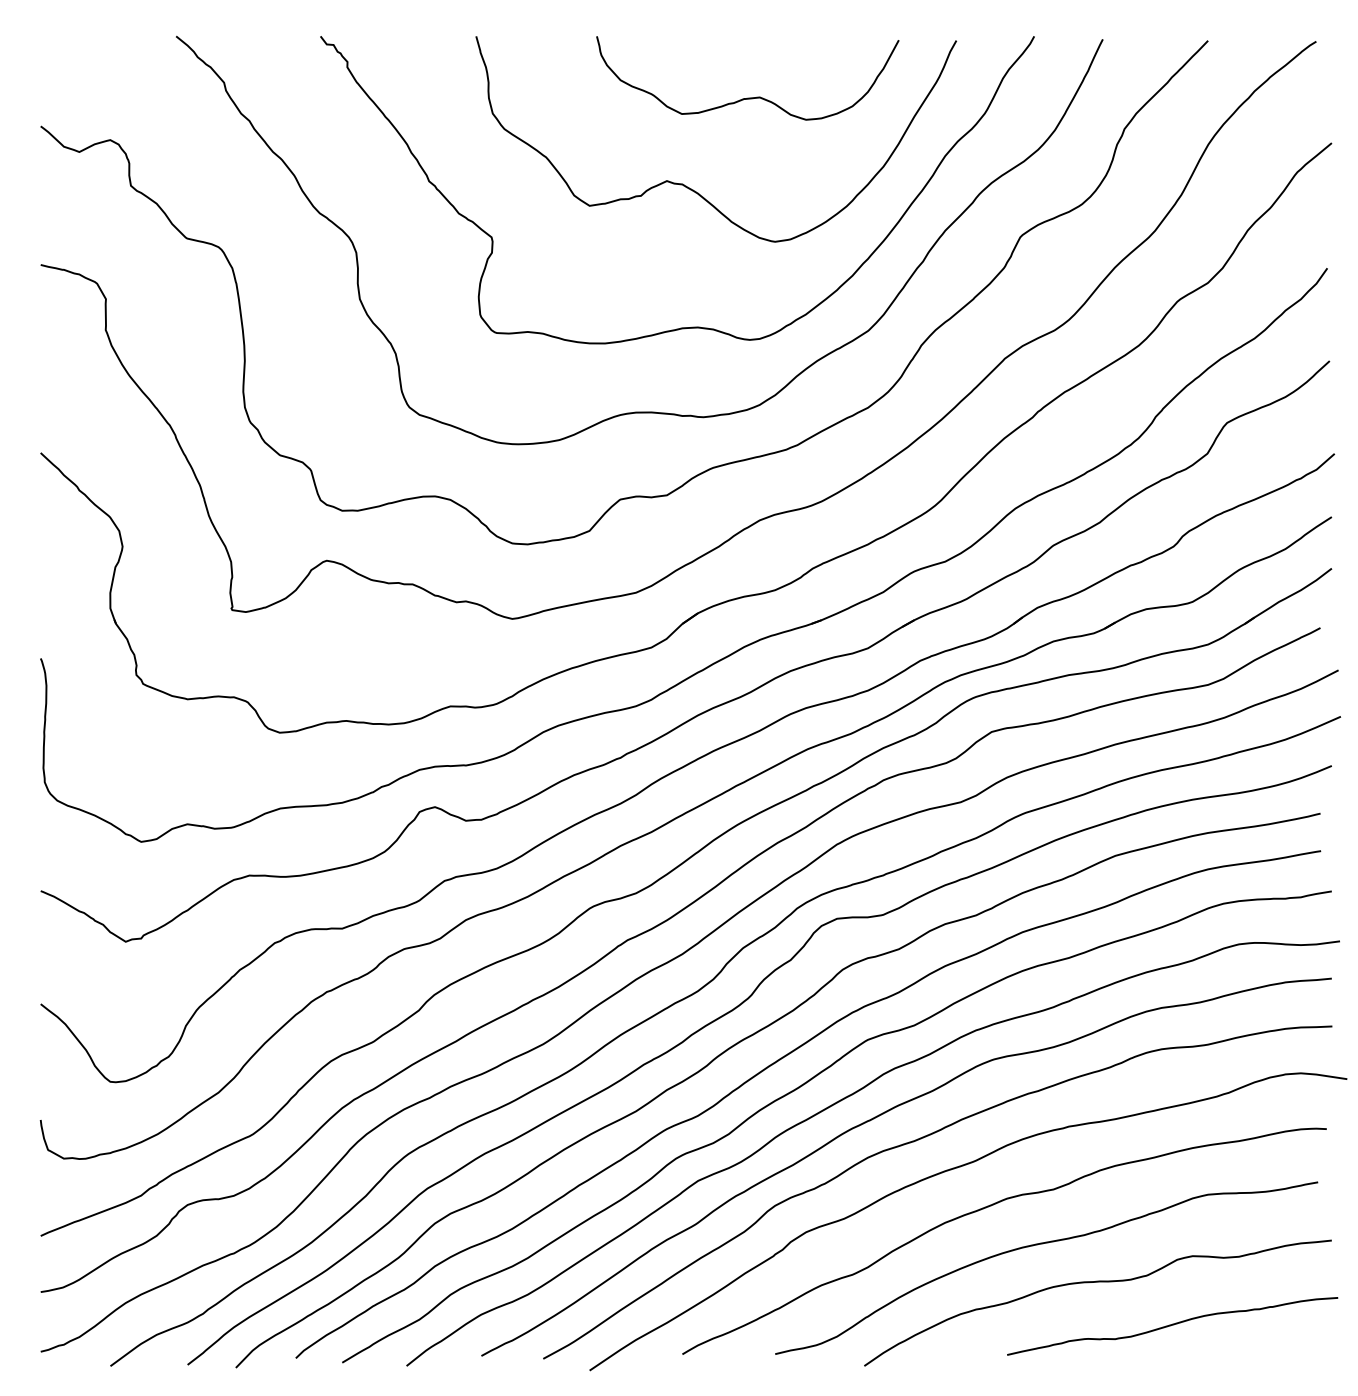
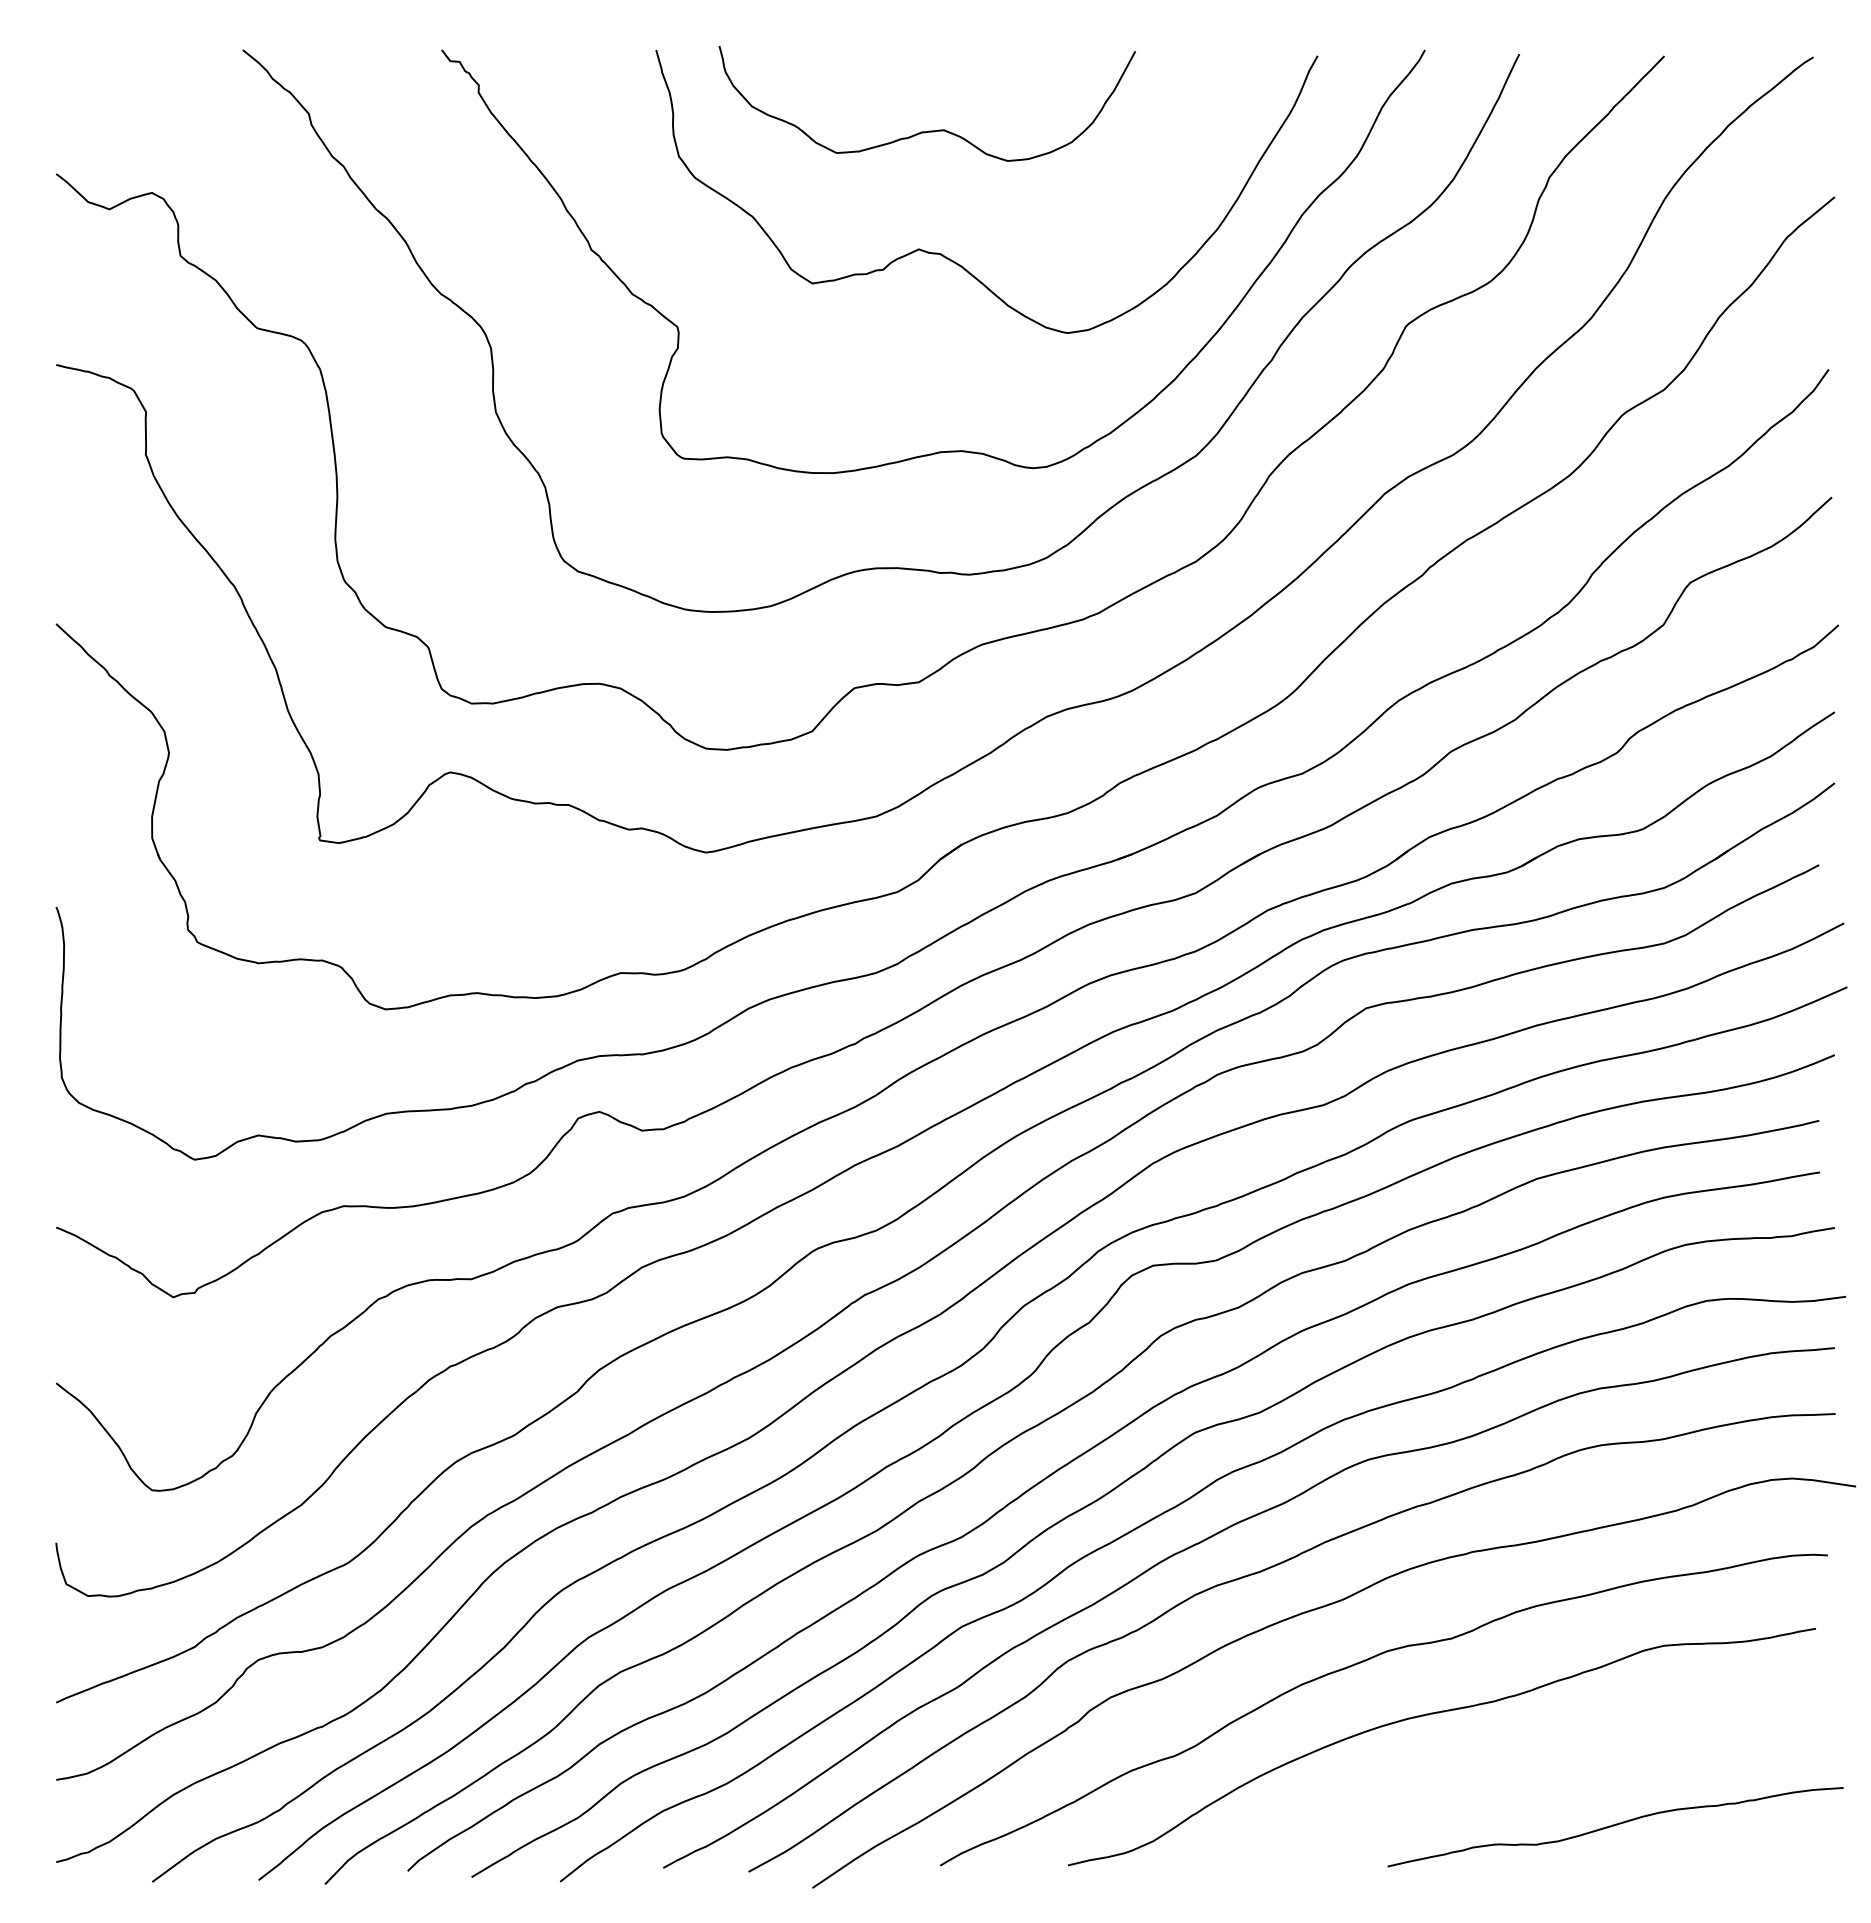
curve: (748, 97) -> (928, 130), moved
curve: (1097, 1282) -> (1512, 1766), removed

